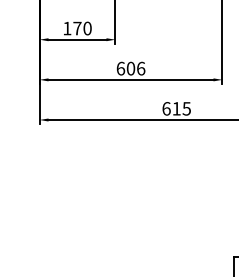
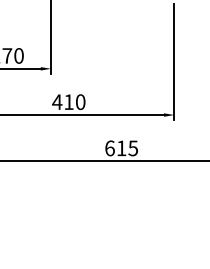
text: (130, 68) -> (68, 101), 606 -> 410

